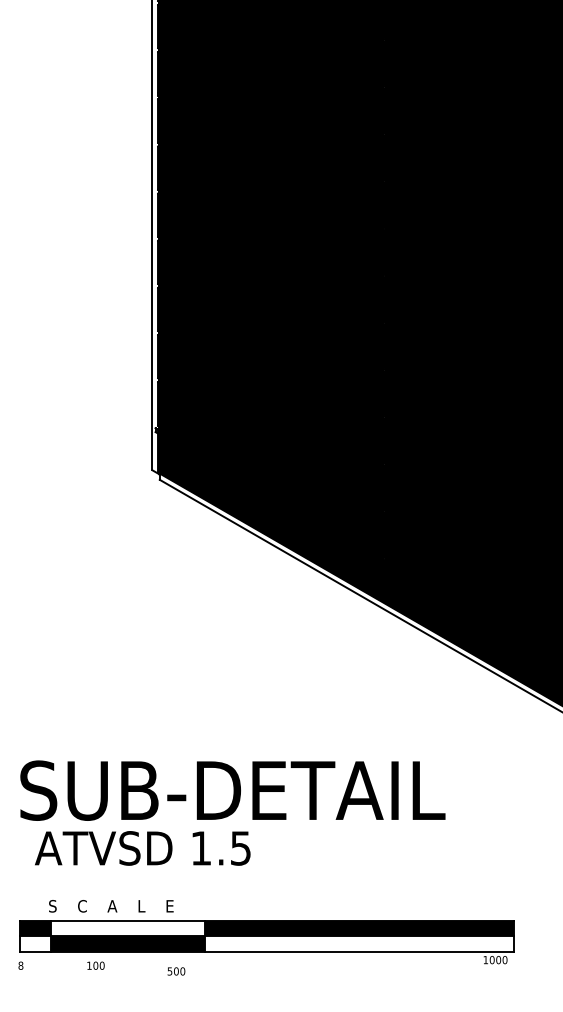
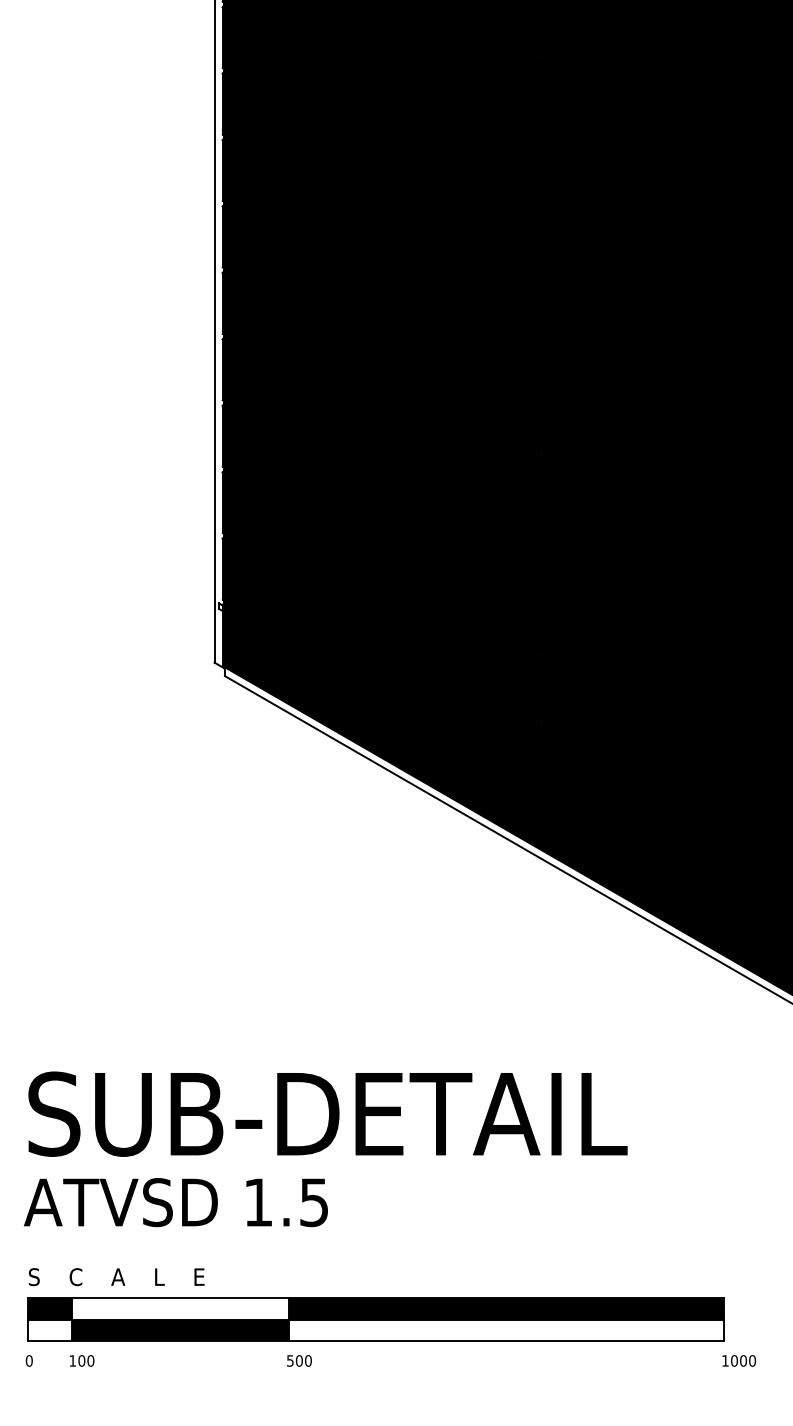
text: (142, 848) -> (175, 1202), moved
text: (111, 906) -> (116, 1277), moved
text: (495, 959) -> (739, 1360), moved
text: (20, 965) -> (28, 1360), 8 -> 0
text: (96, 965) -> (82, 1360), moved
text: (176, 971) -> (299, 1360), moved

